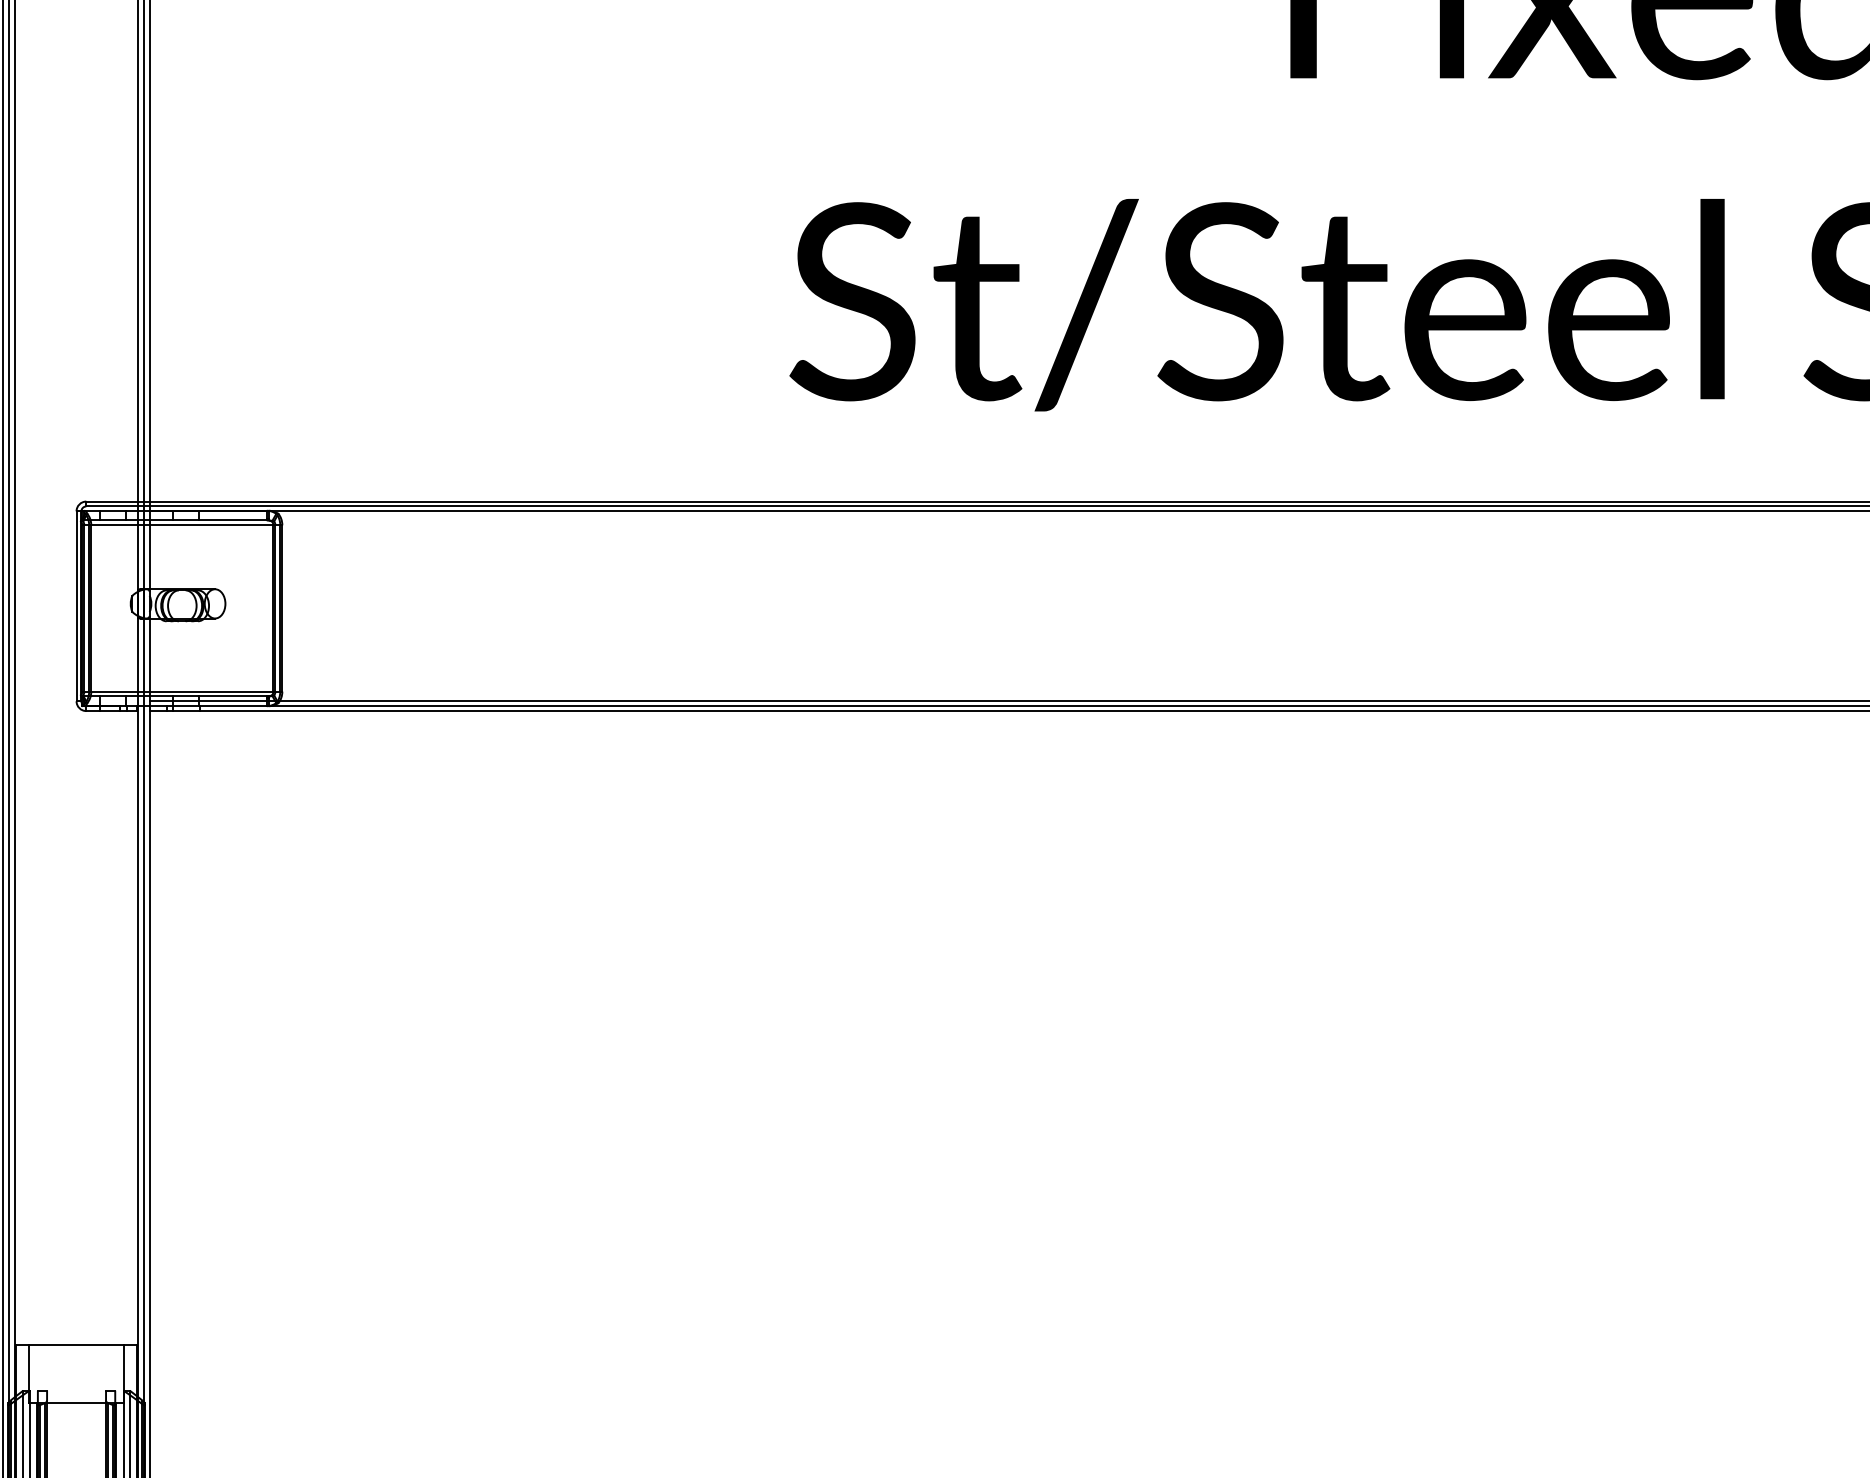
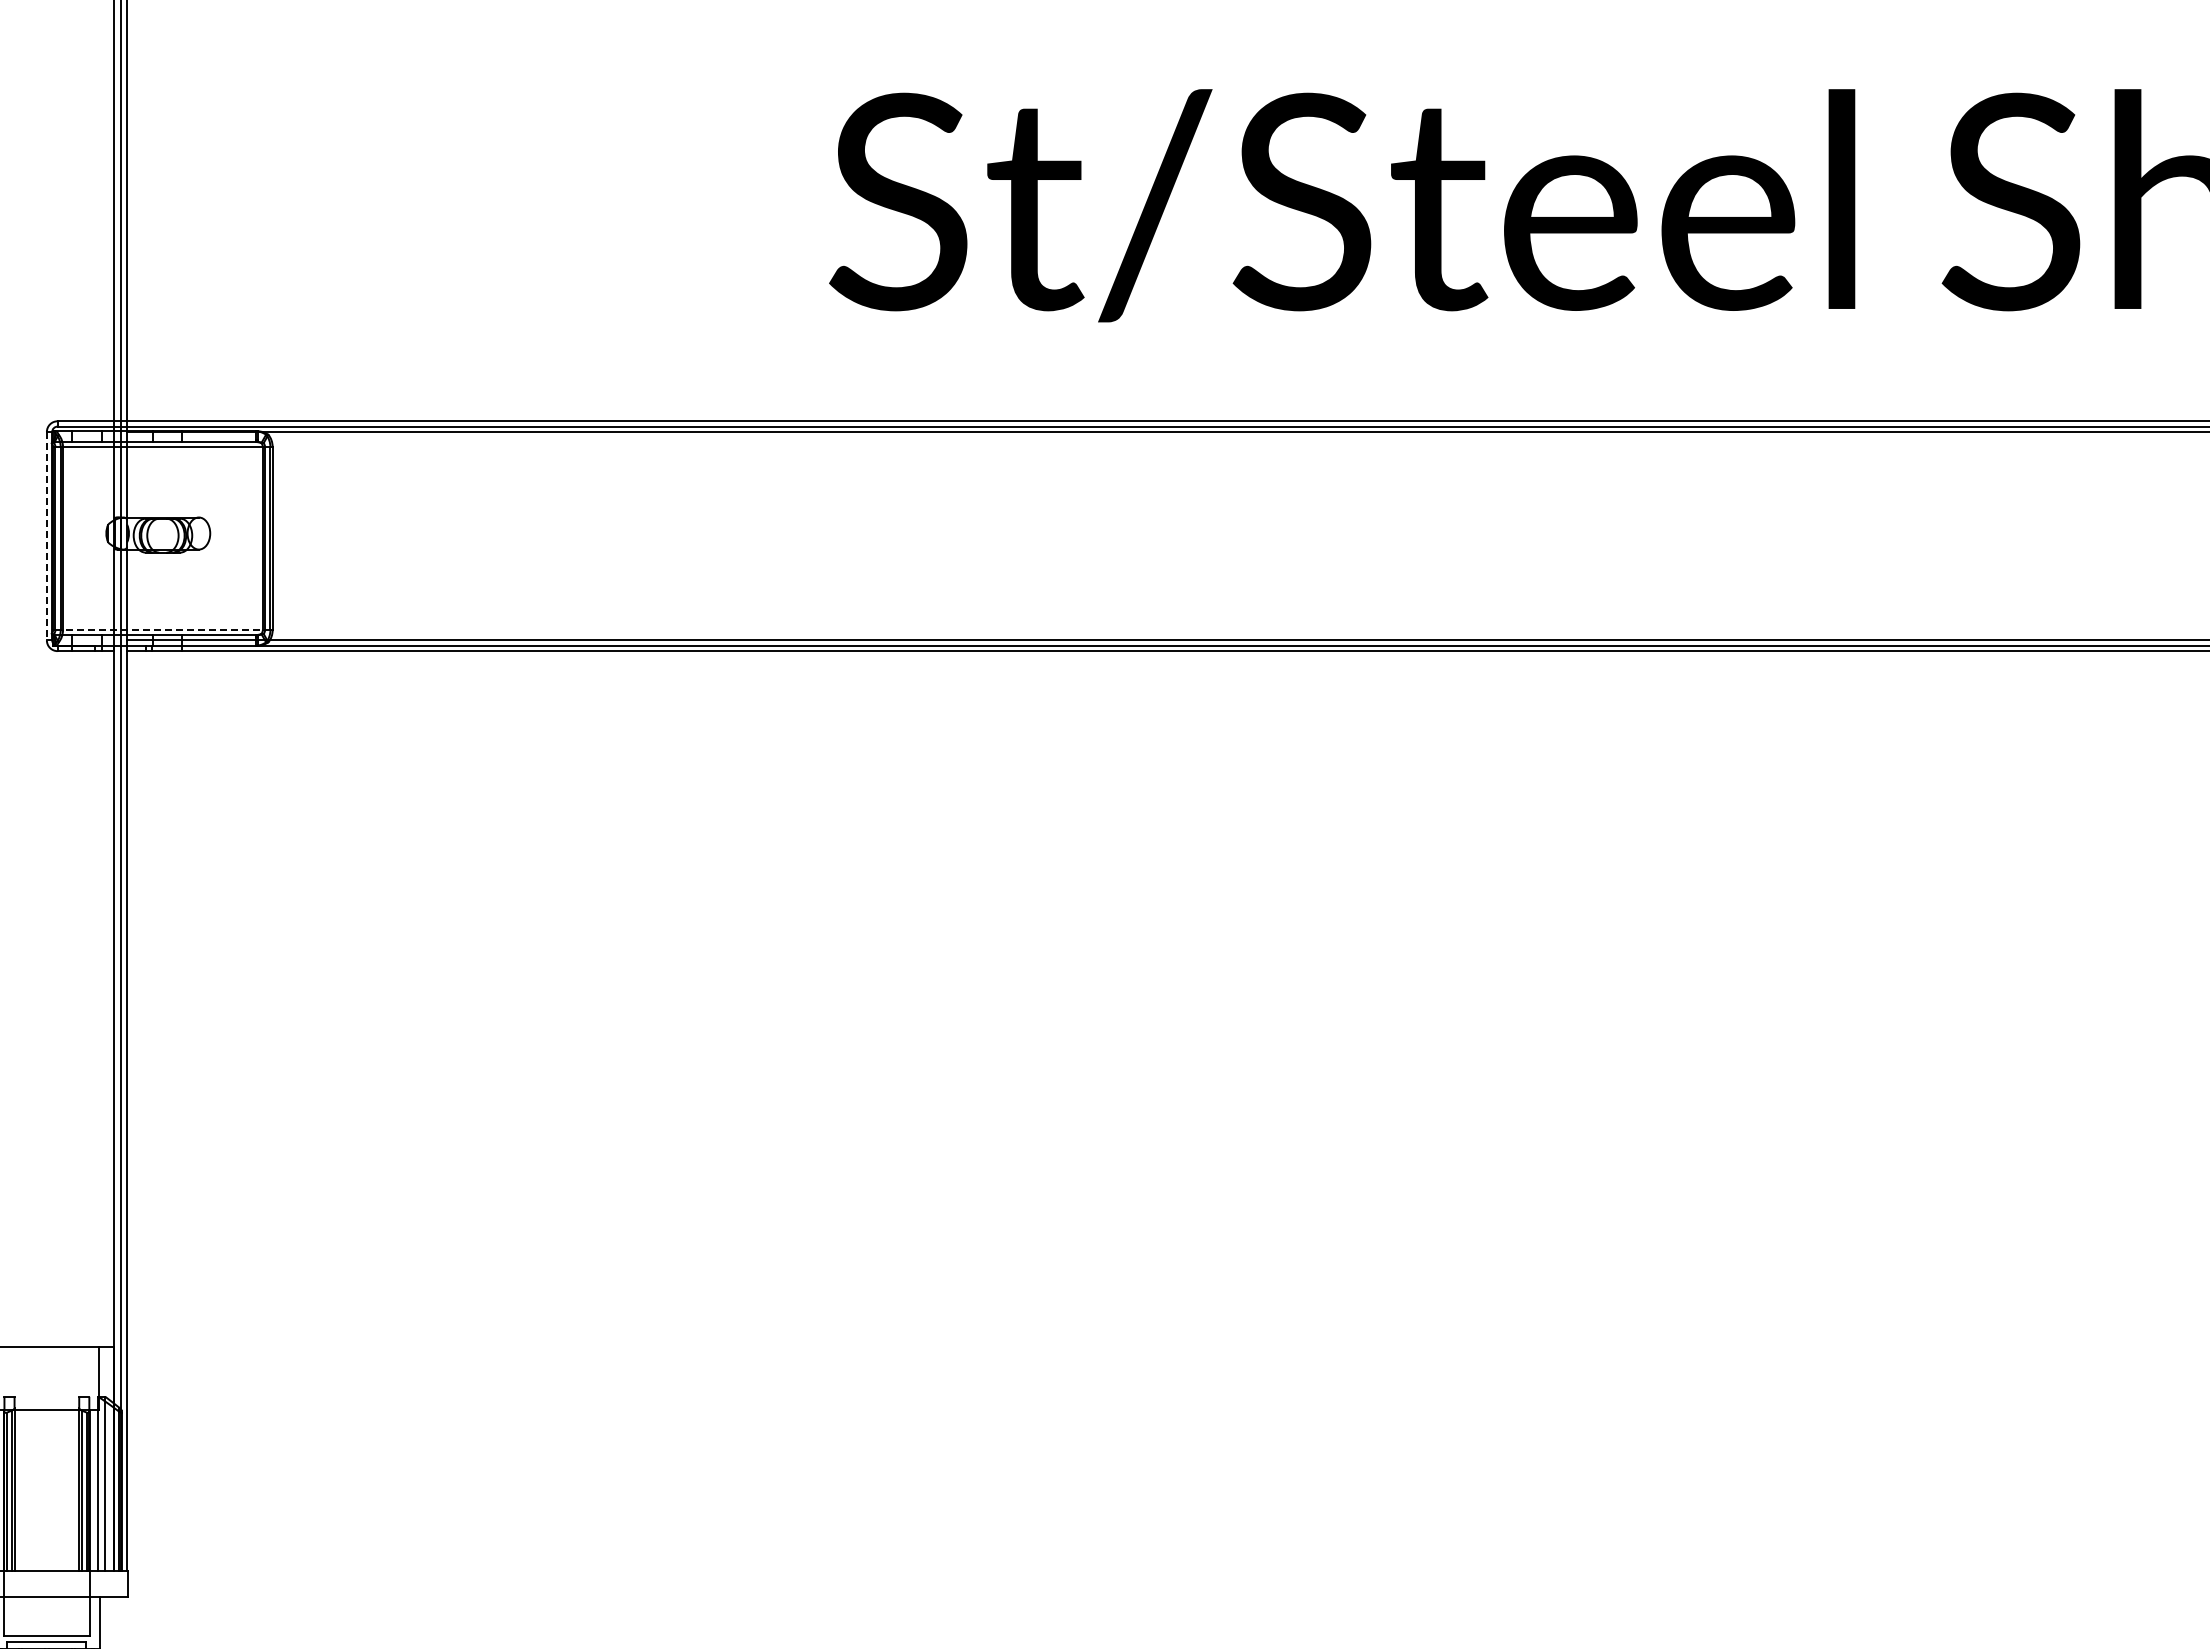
line: (76, 606) -> (46, 536), solid -> dashed
line: (180, 691) -> (160, 629), solid -> dashed

